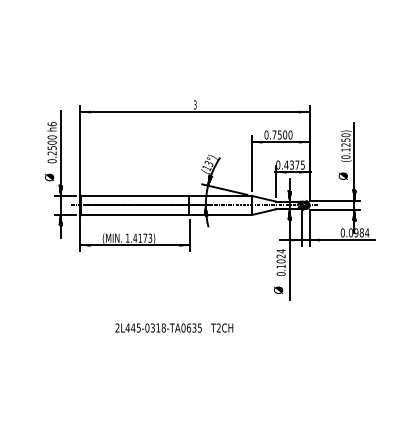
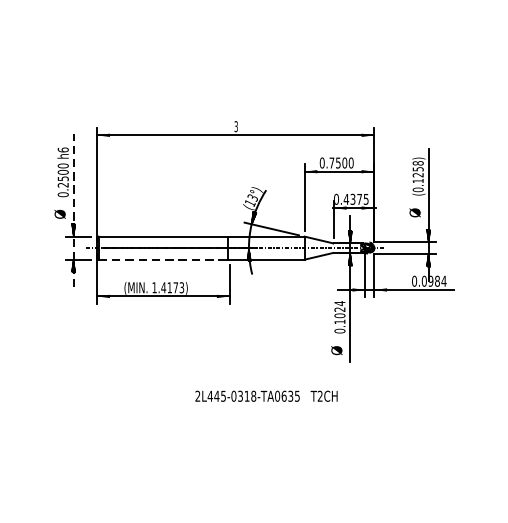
text: (345, 135) -> (417, 163), (0.1250) -> (0.1258)
line: (60, 173) -> (73, 209), solid -> dashed
line: (135, 215) -> (163, 260), solid -> dashed
text: (174, 327) -> (266, 395), moved

